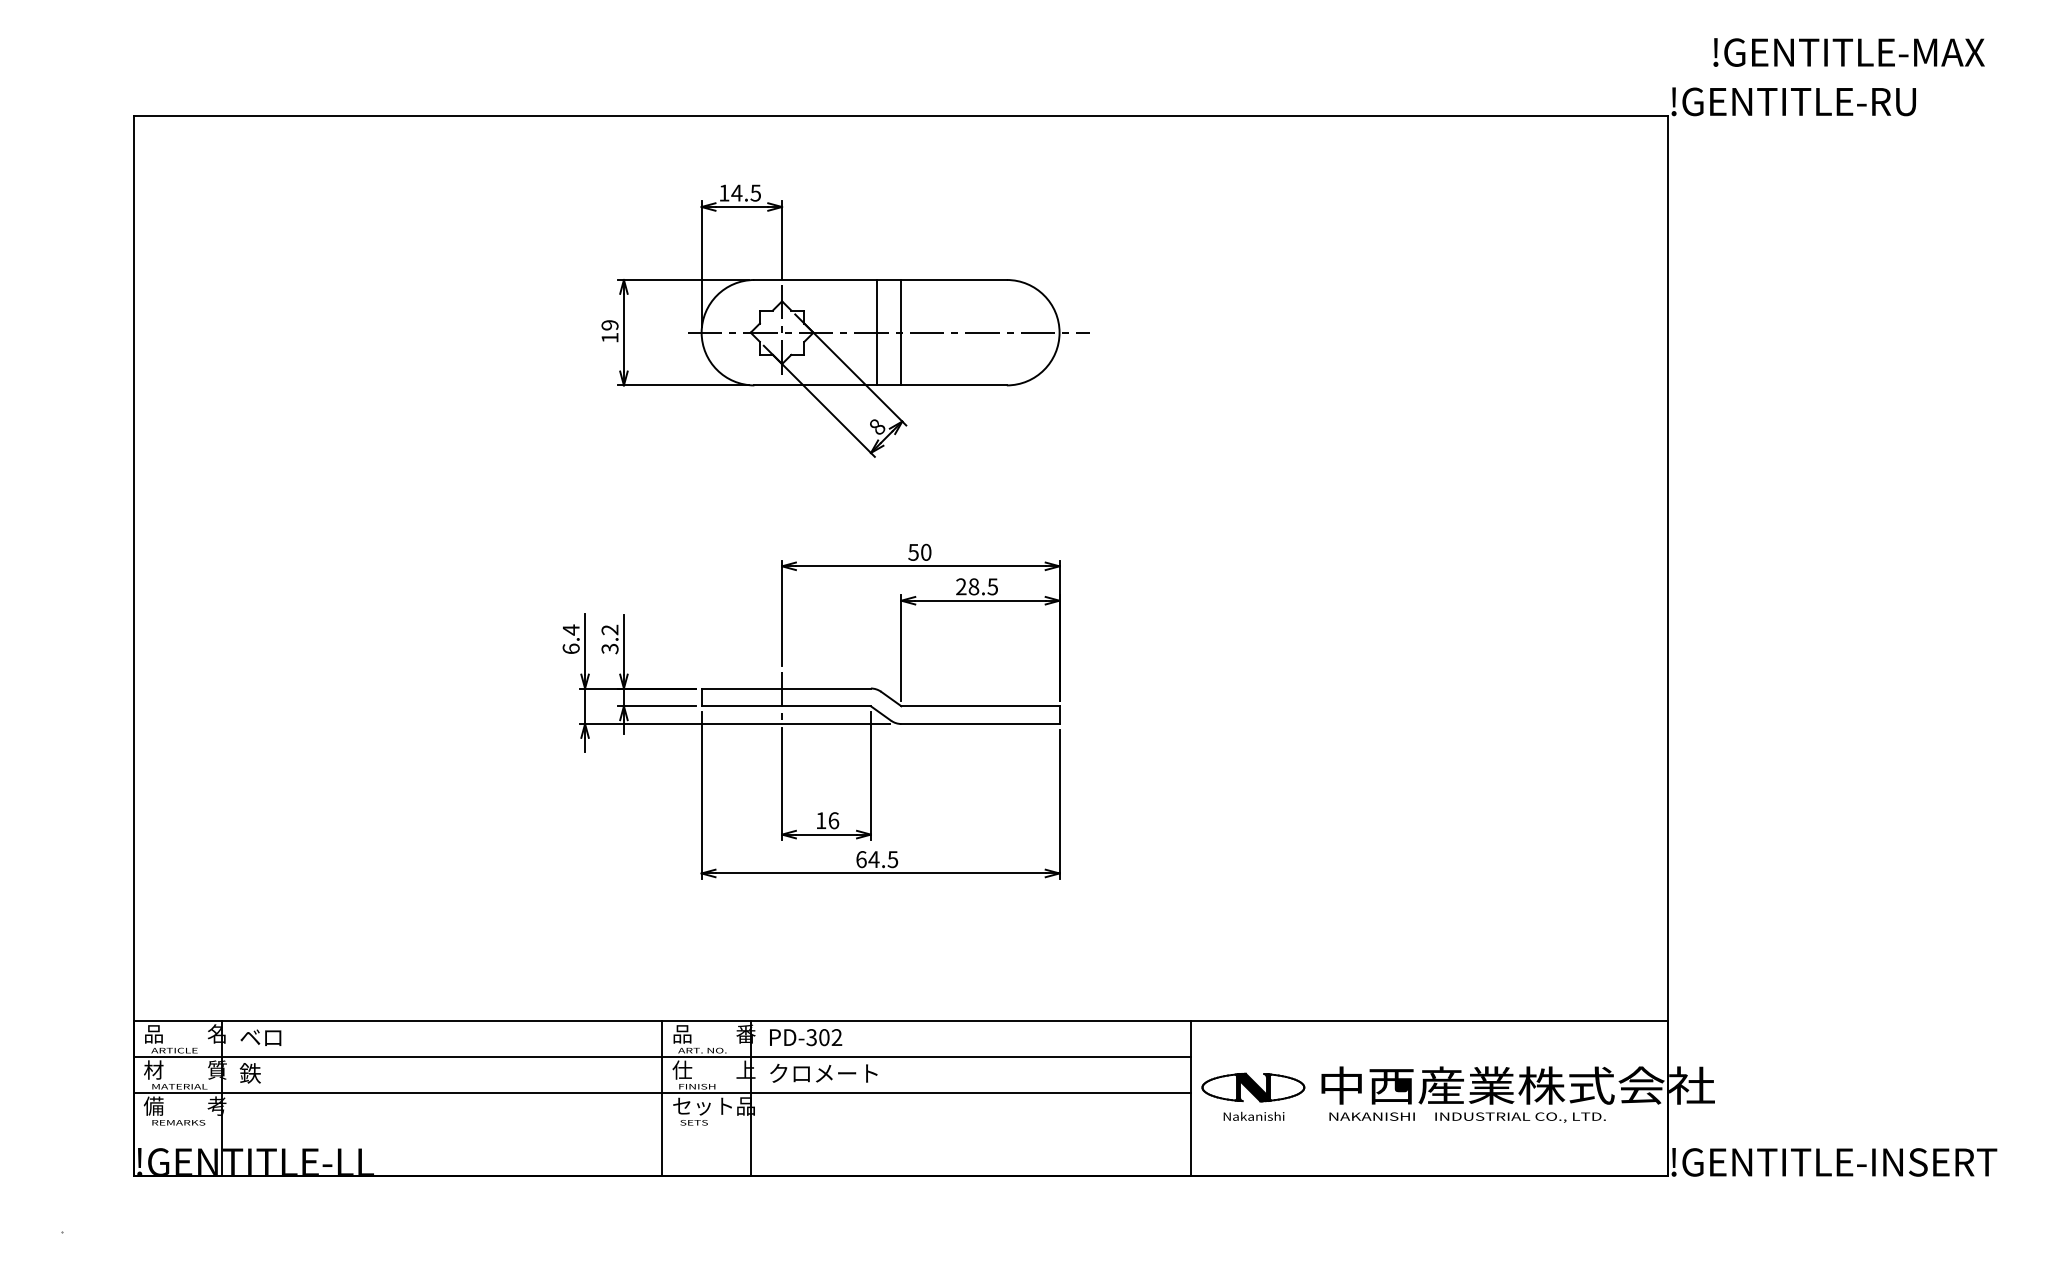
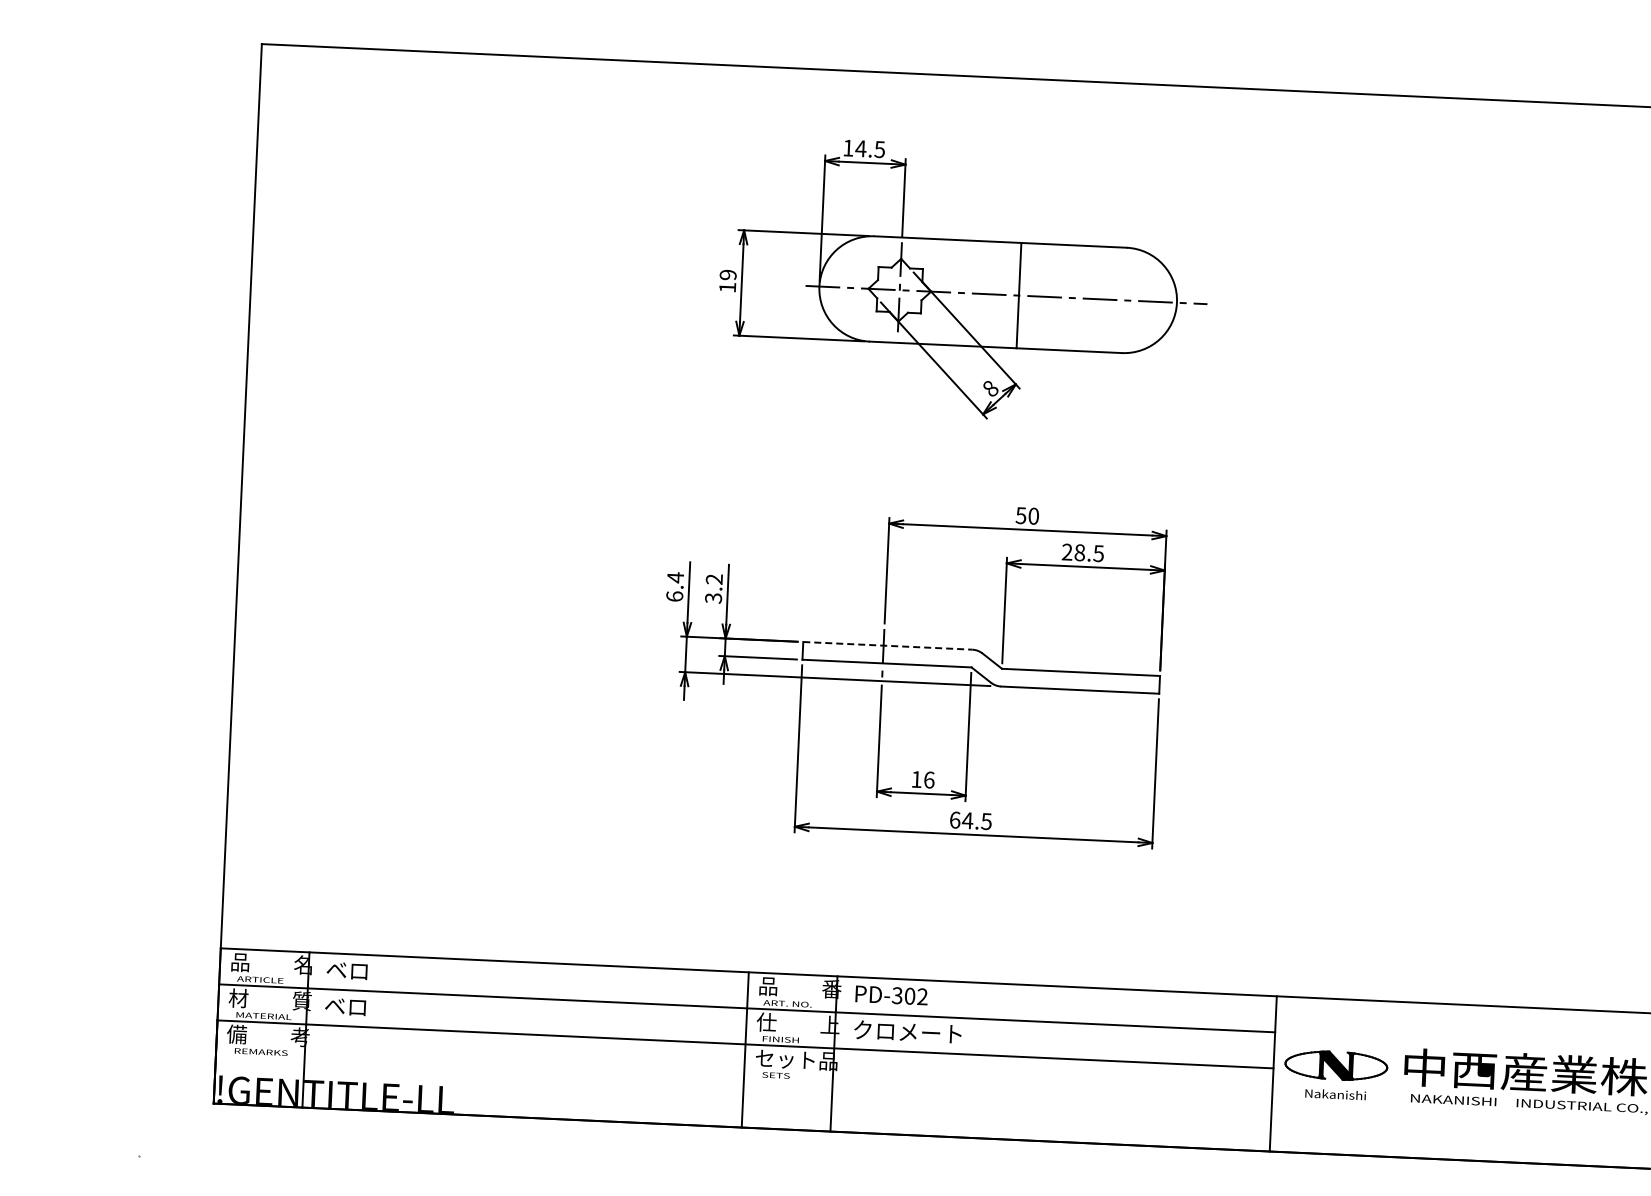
line: (876, 332) -> (994, 294), removed
line: (786, 688) -> (888, 645), solid -> dashed
text: (260, 1073) -> (345, 1006), 鉄 -> ベロ

